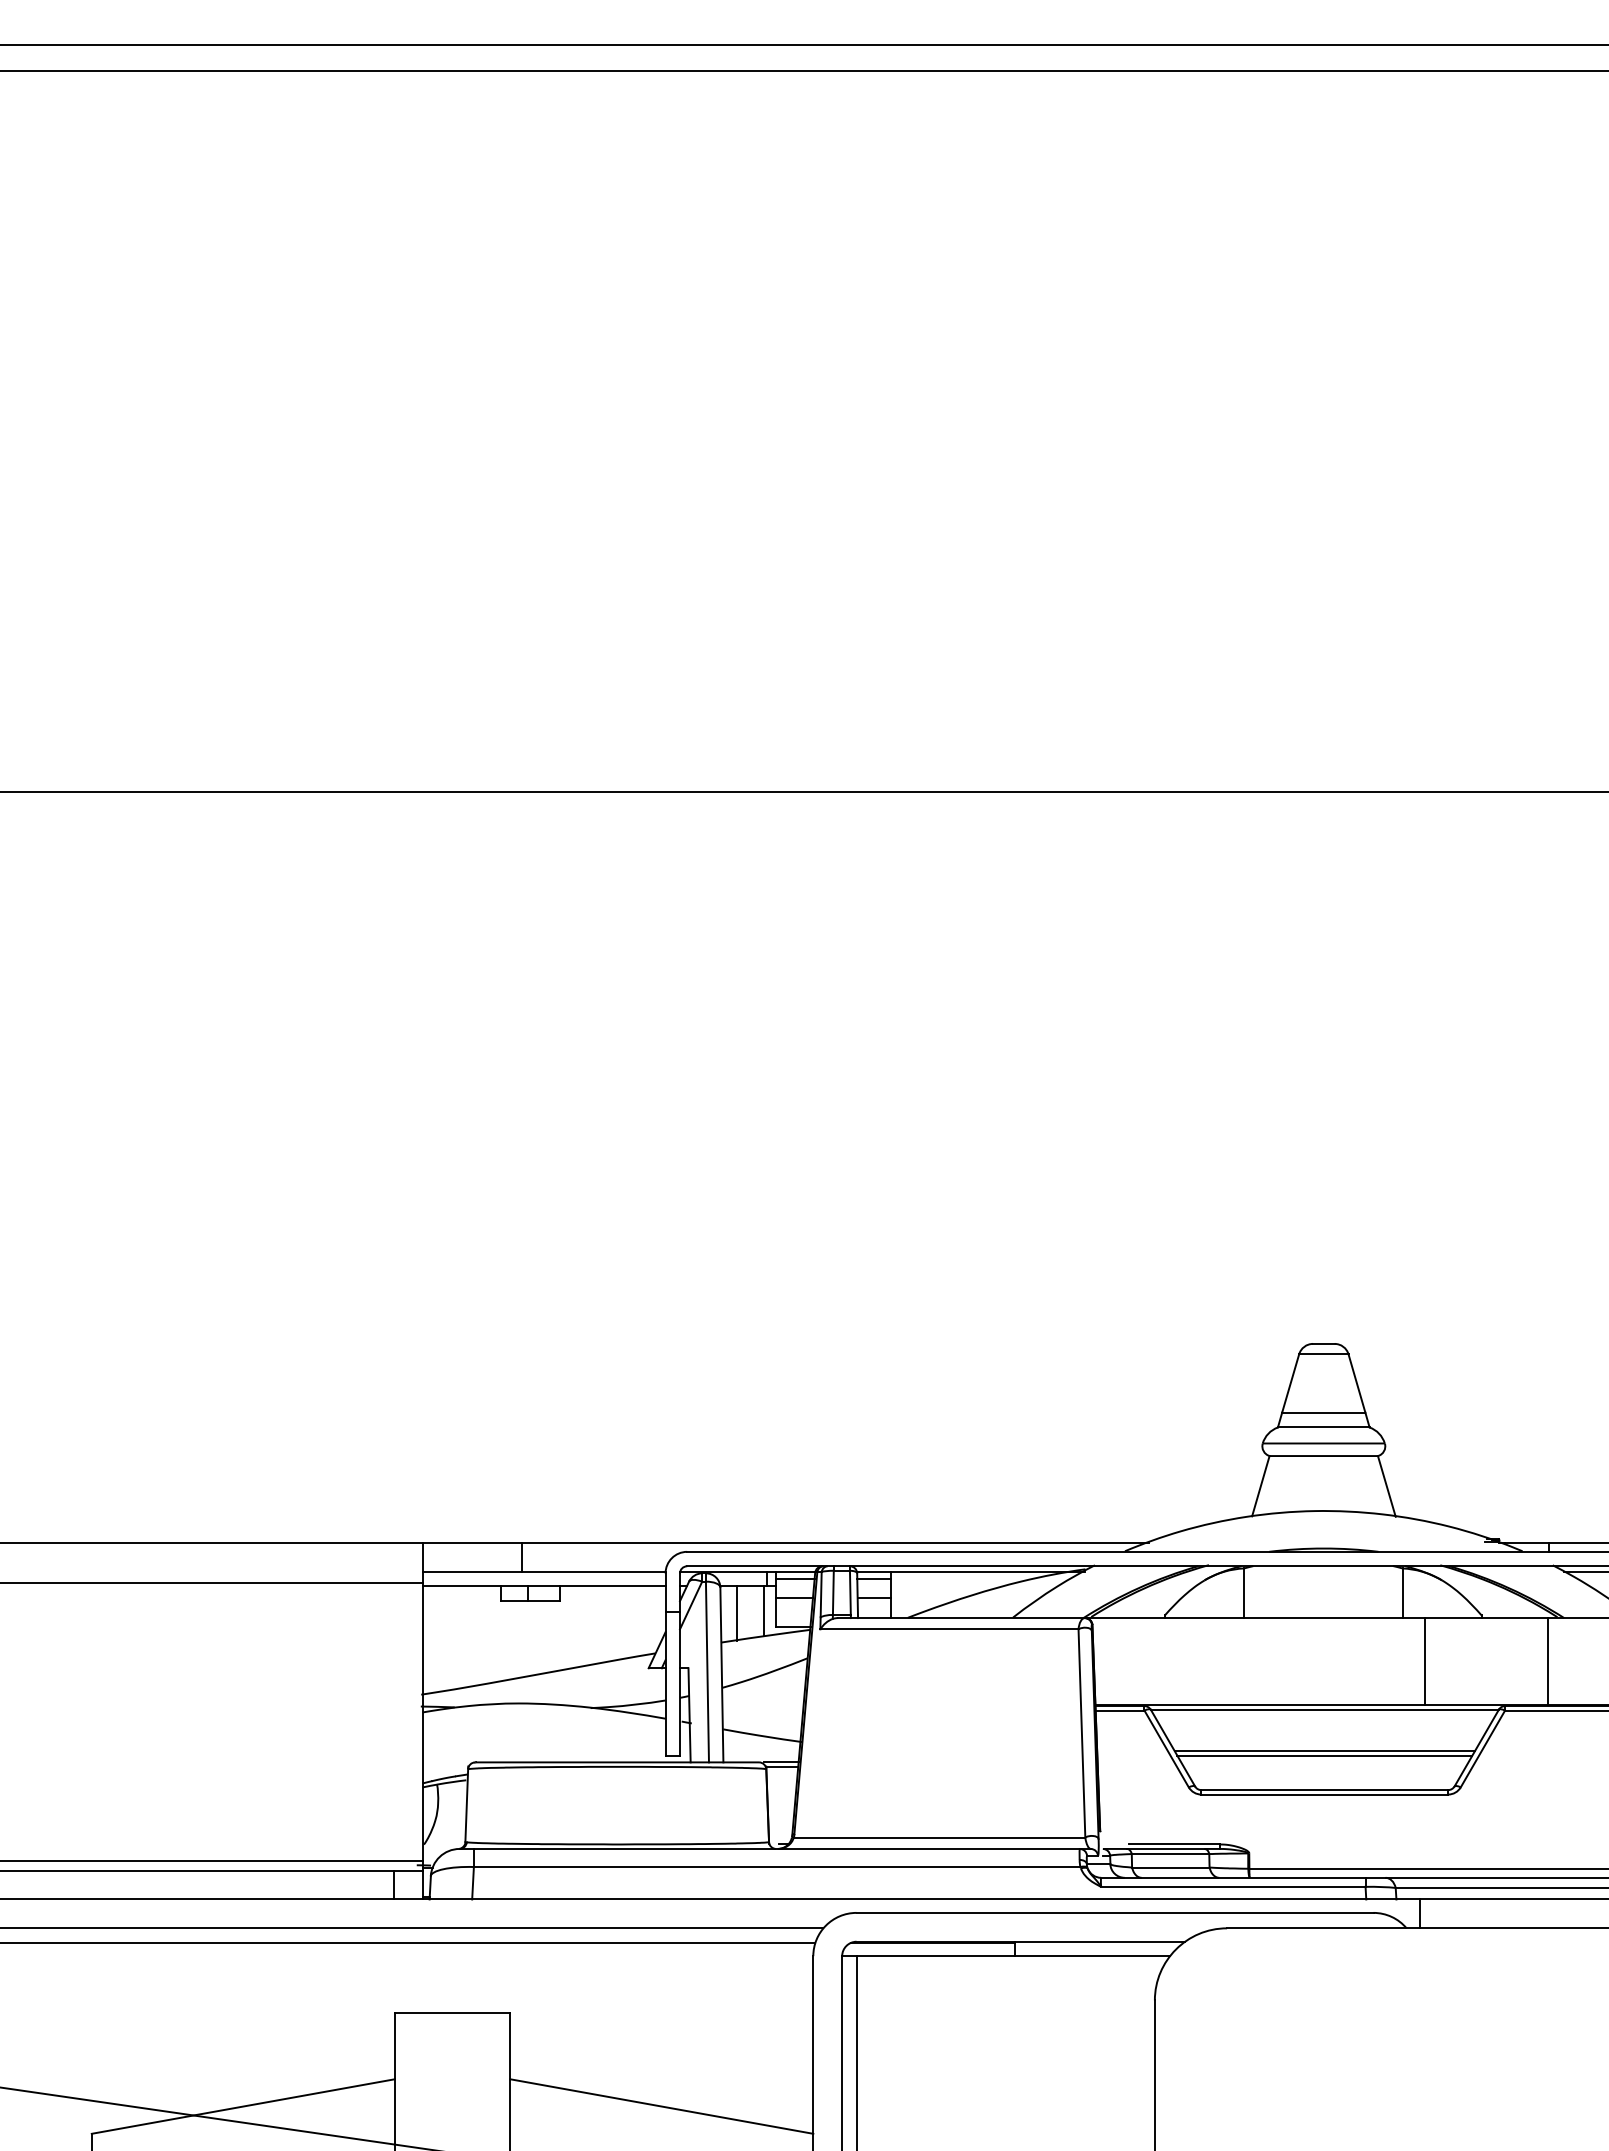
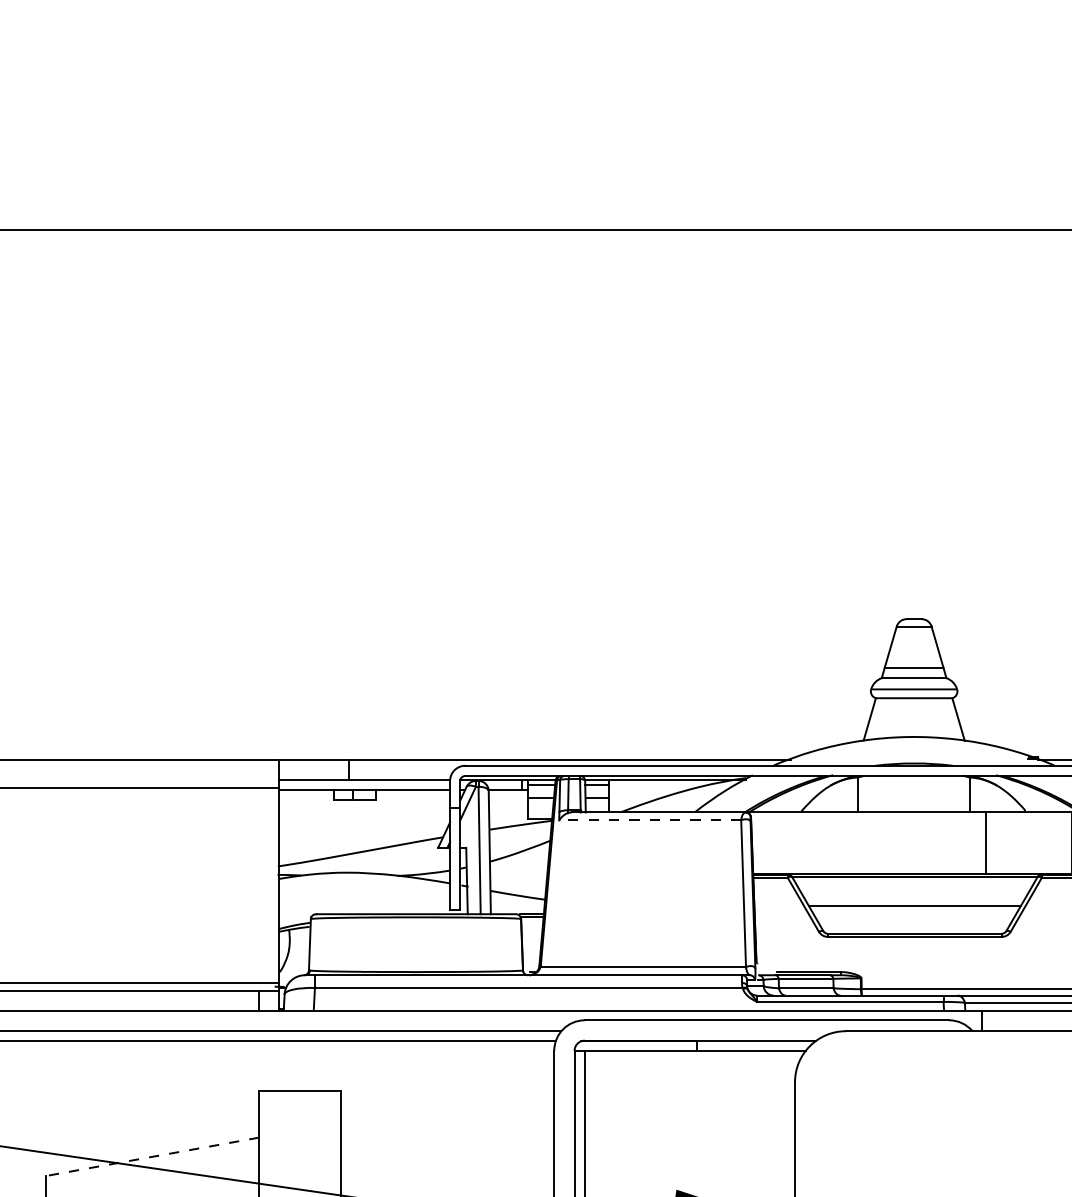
line: (764, 1611) -> (519, 807), removed
line: (736, 1613) -> (500, 809), removed
line: (948, 1629) -> (649, 820), solid -> dashed
line: (1324, 1755) -> (914, 909), removed
line: (243, 2106) -> (152, 1156), solid -> dashed
line: (661, 2106) -> (447, 1156), removed

